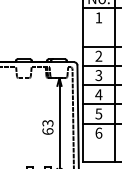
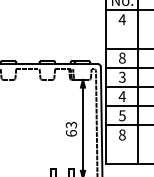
text: (98, 17) -> (121, 19), 1 -> 4
text: (99, 55) -> (122, 57), 2 -> 8
text: (99, 132) -> (122, 134), 6 -> 8

